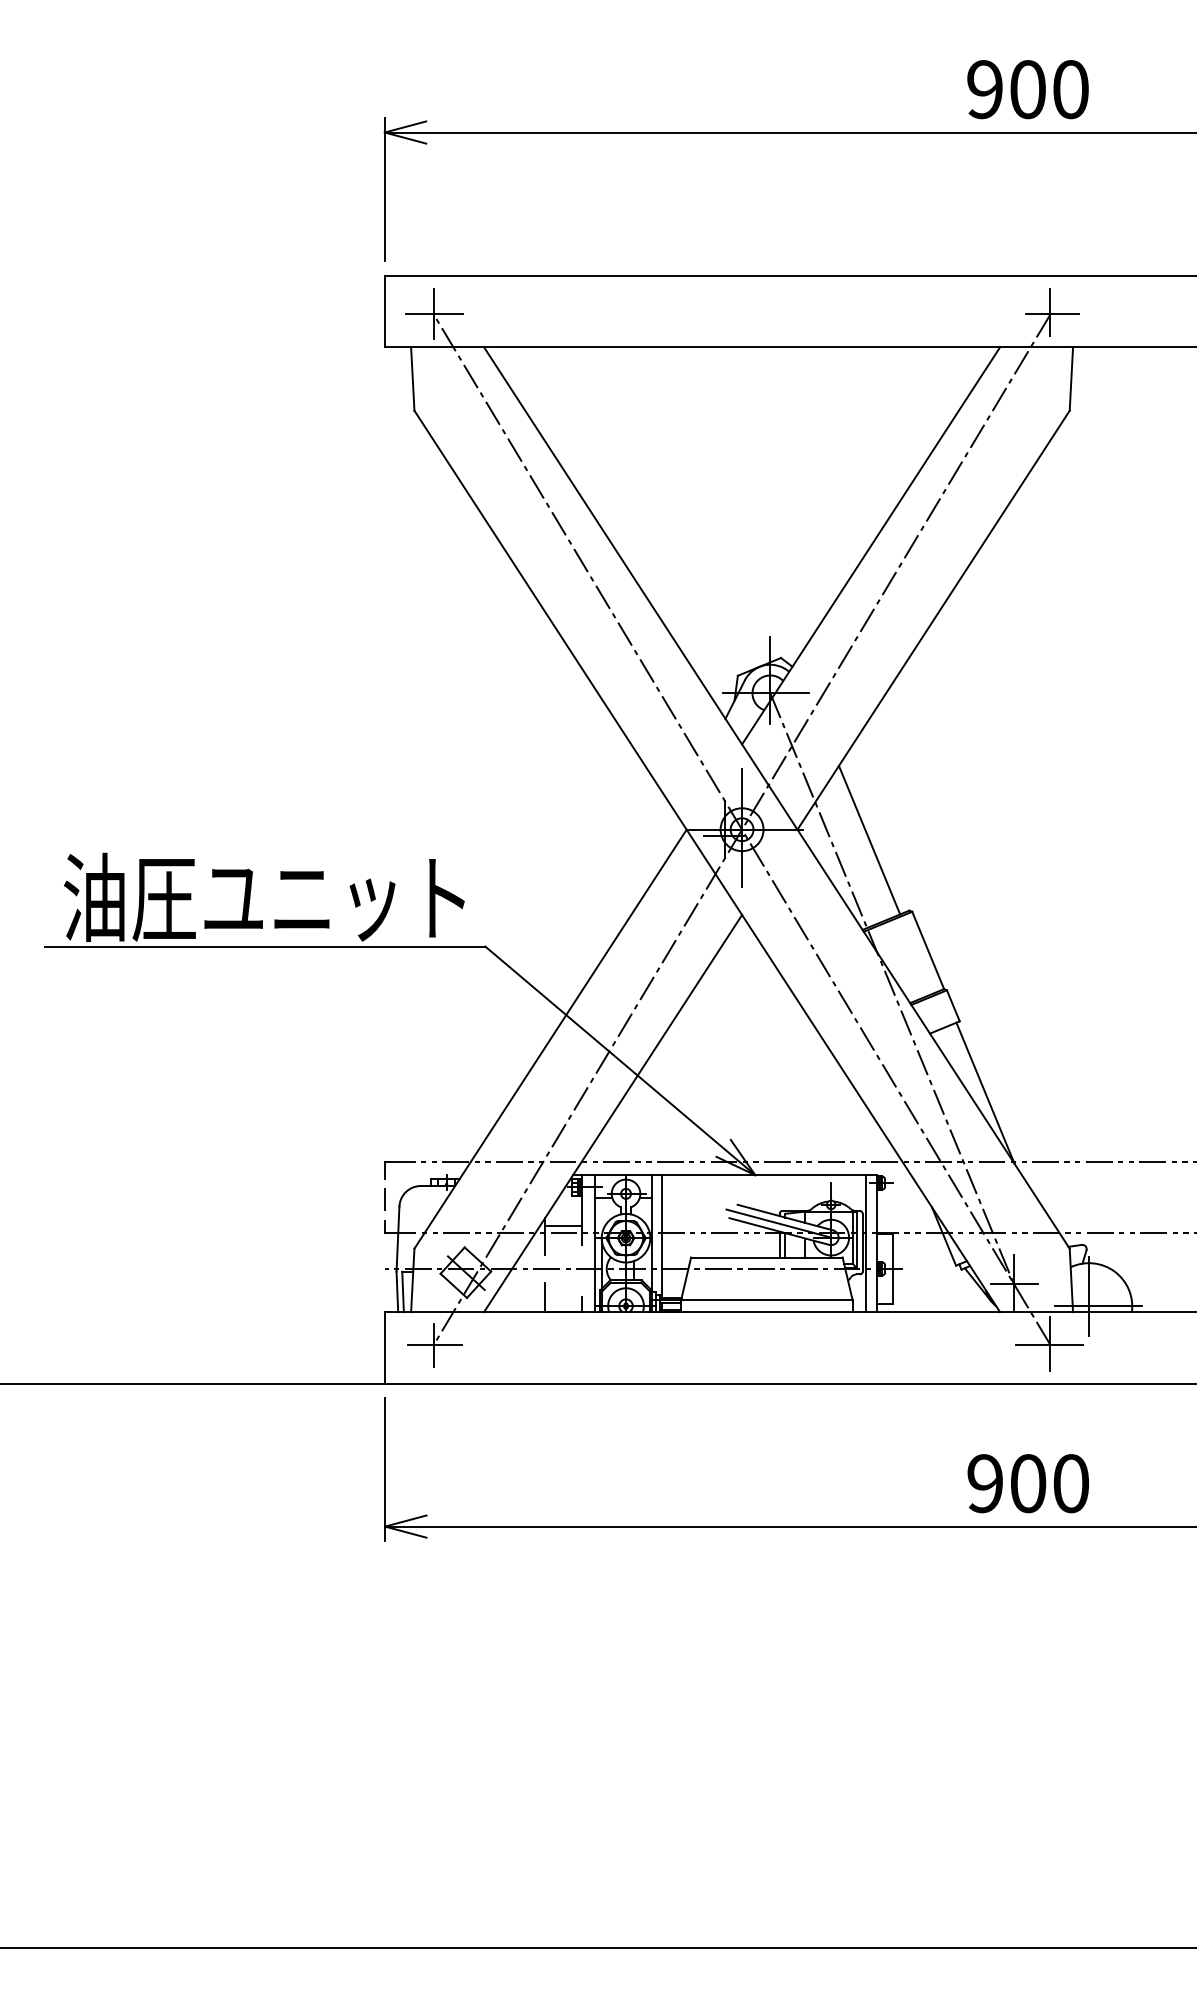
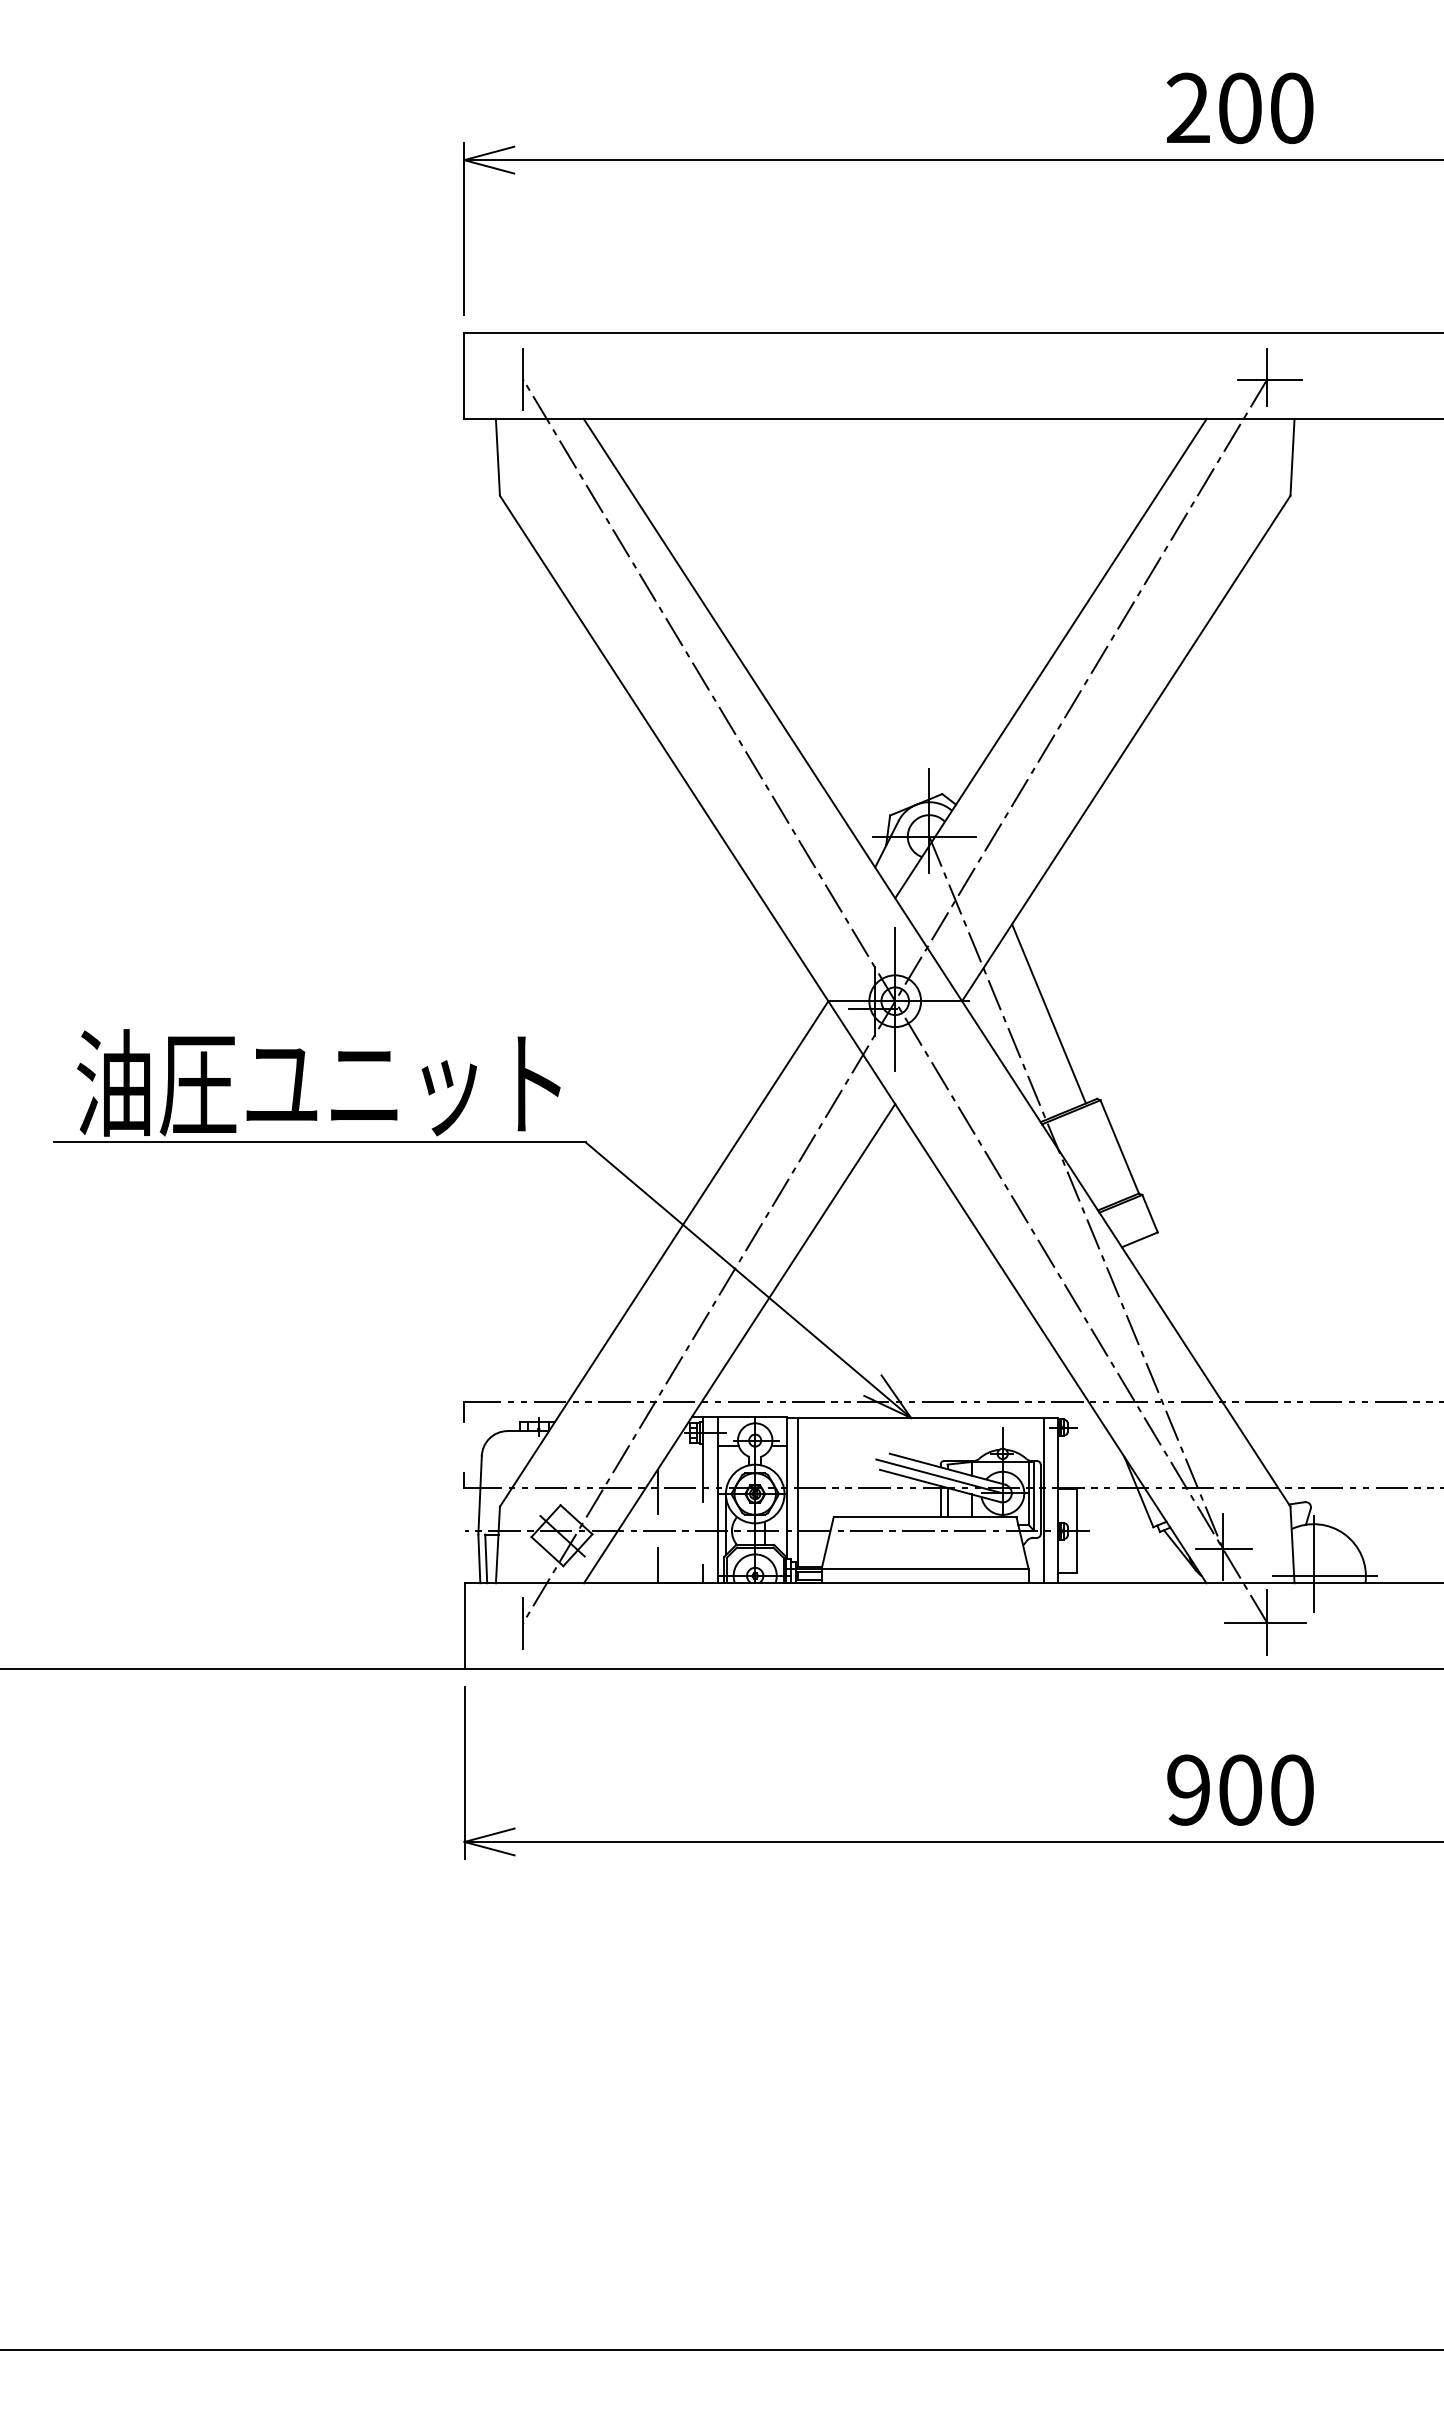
text: (984, 89) -> (1187, 108), 900 -> 200
line: (433, 314) -> (523, 379), removed
line: (985, 1093) -> (1188, 1319), removed
line: (385, 1198) -> (464, 1446), removed
line: (563, 1226) -> (679, 1479), removed
line: (434, 1344) -> (524, 1622), removed

